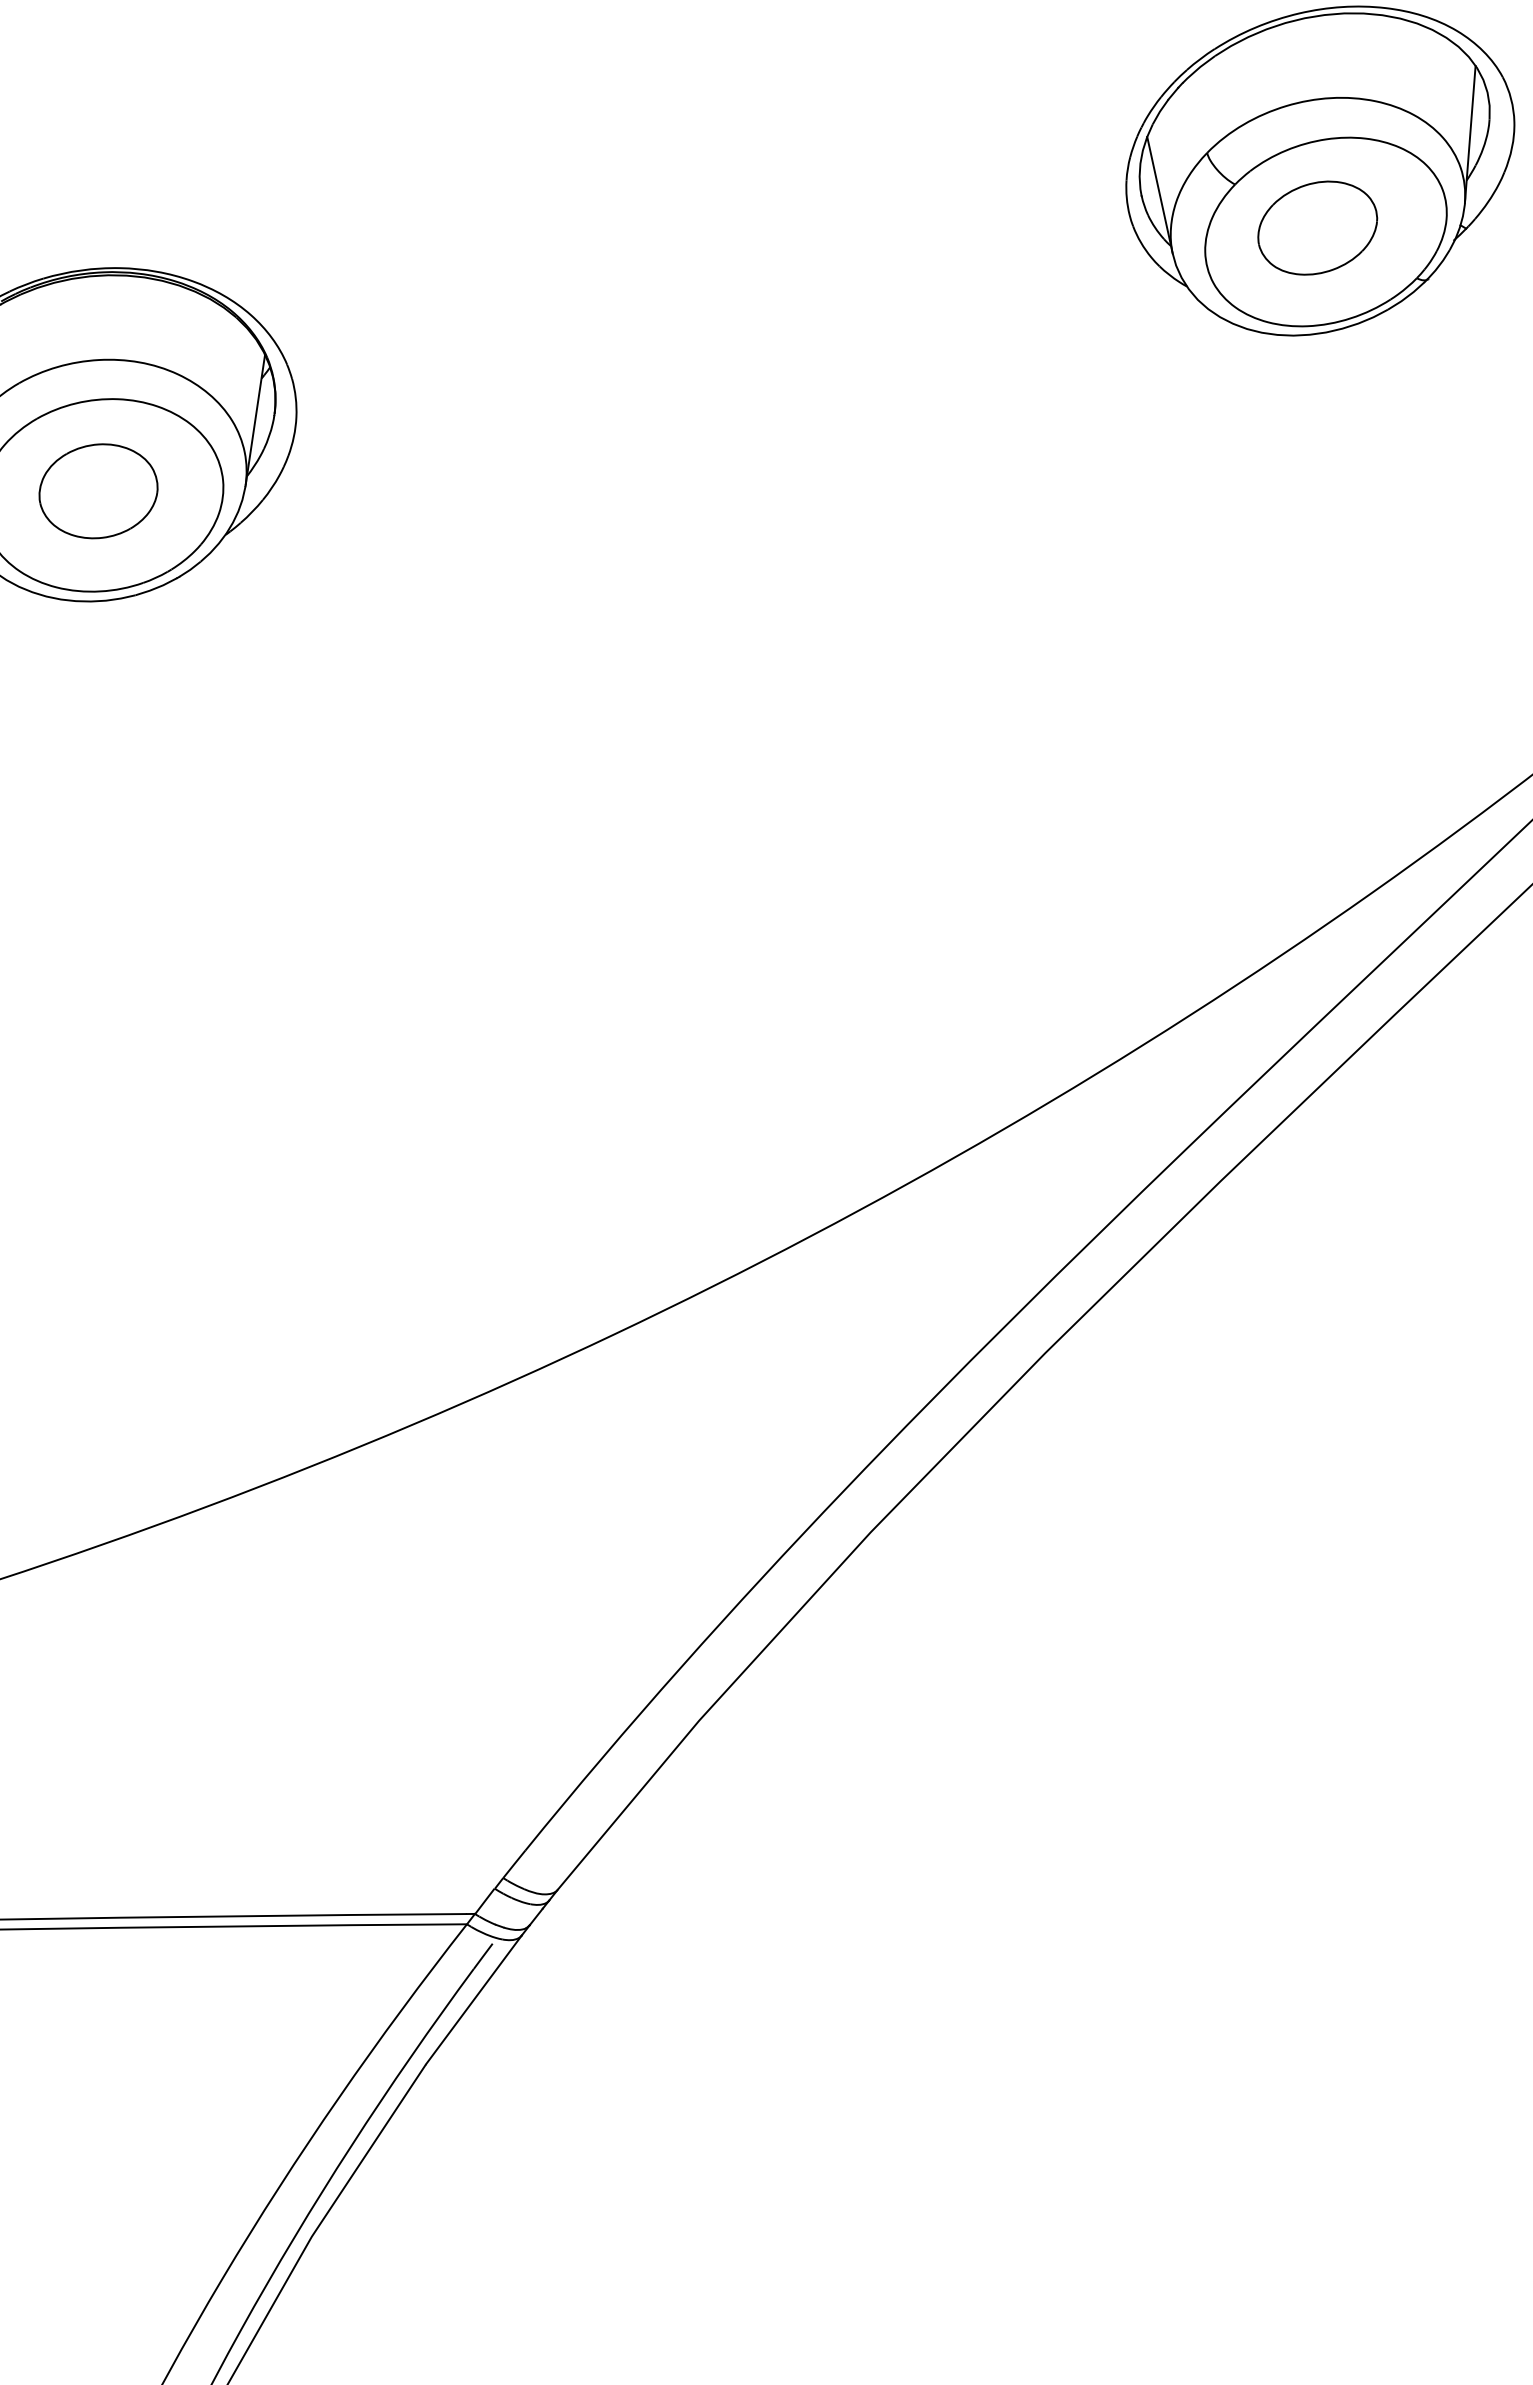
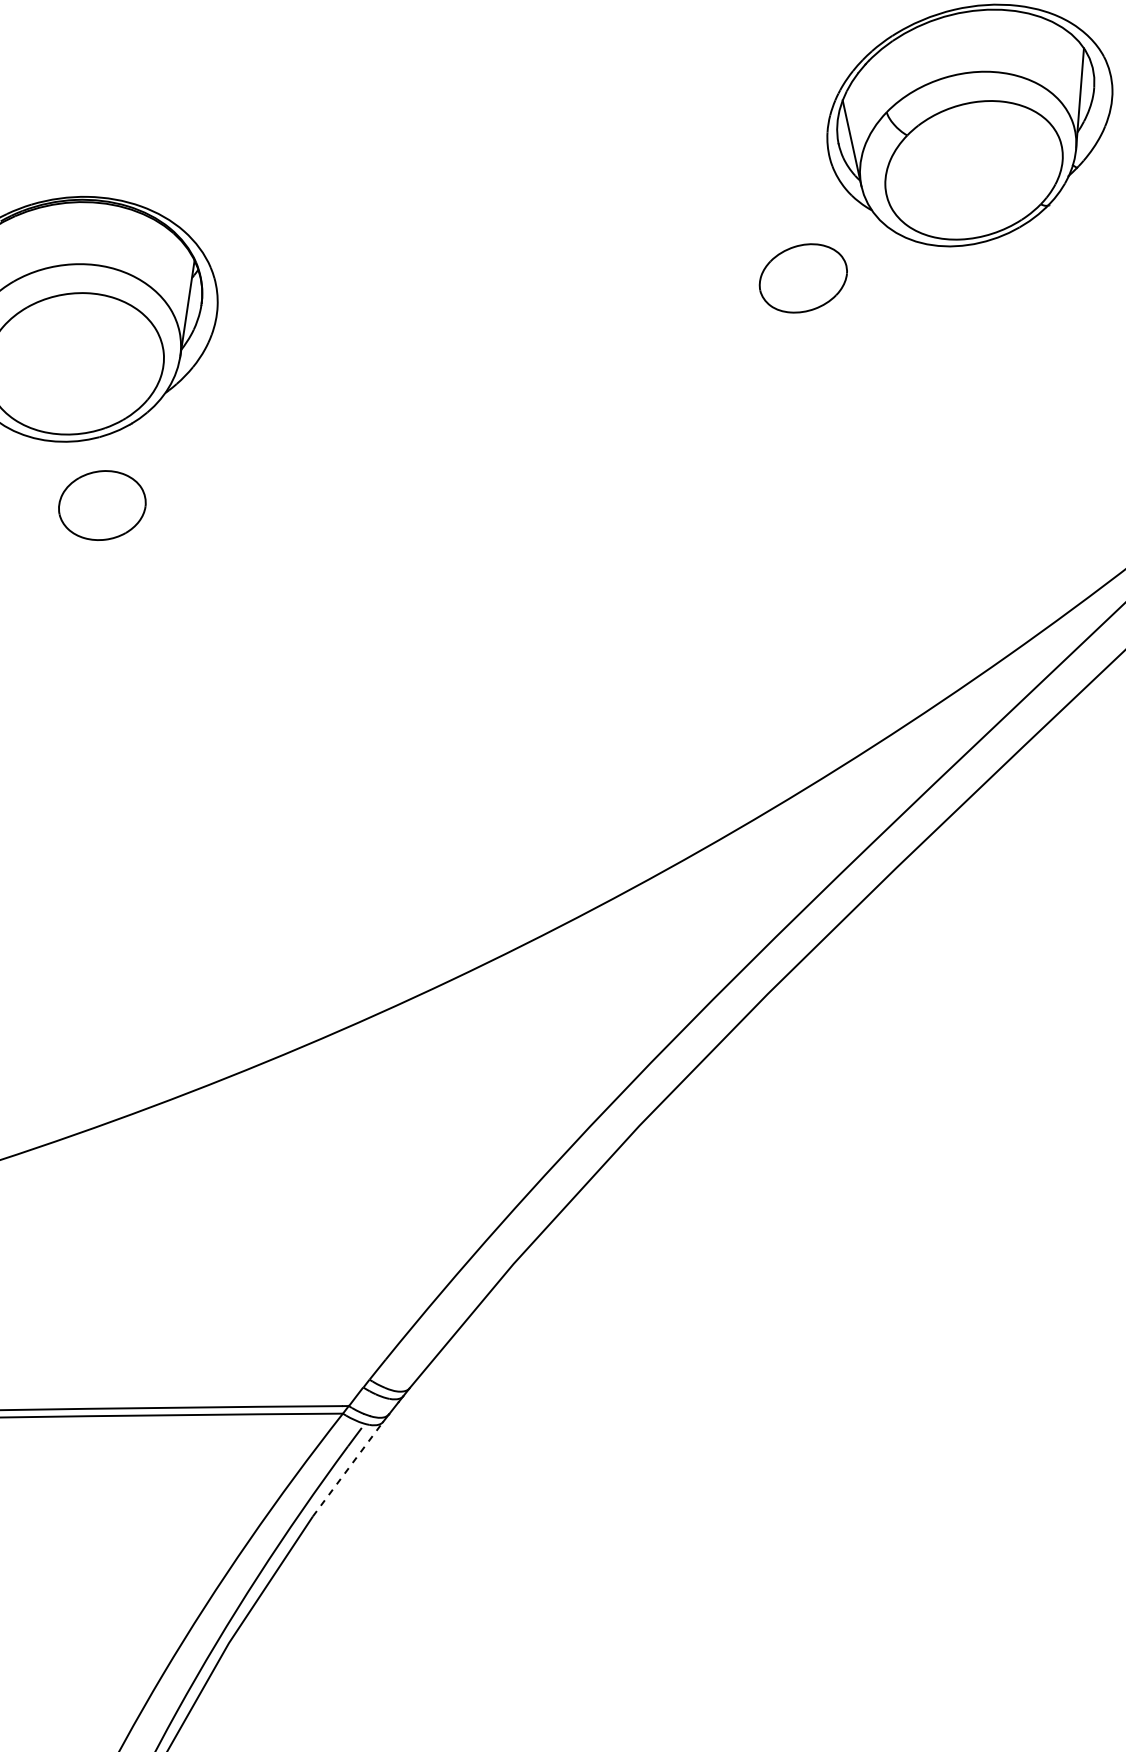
part: (1317, 227) -> (803, 277), moved
part: (98, 491) -> (102, 505), moved
line: (474, 1999) -> (348, 1468), solid -> dashed

